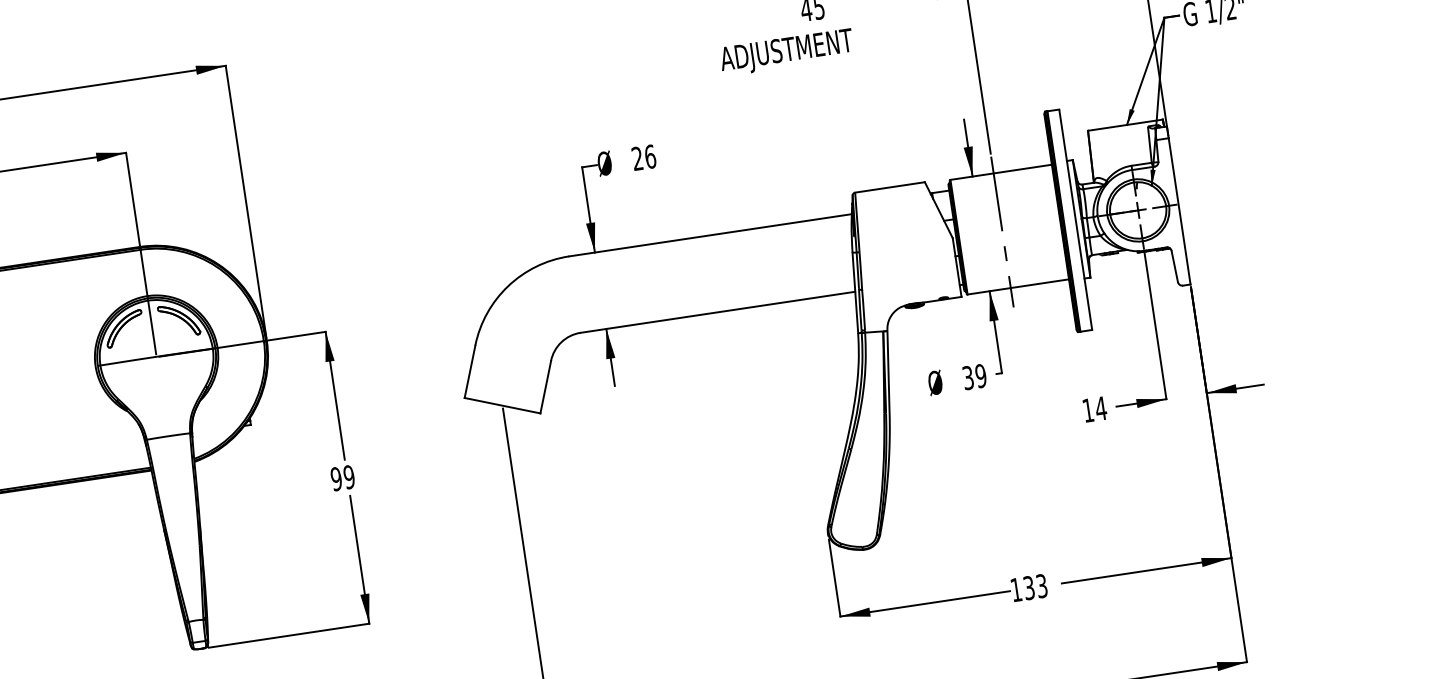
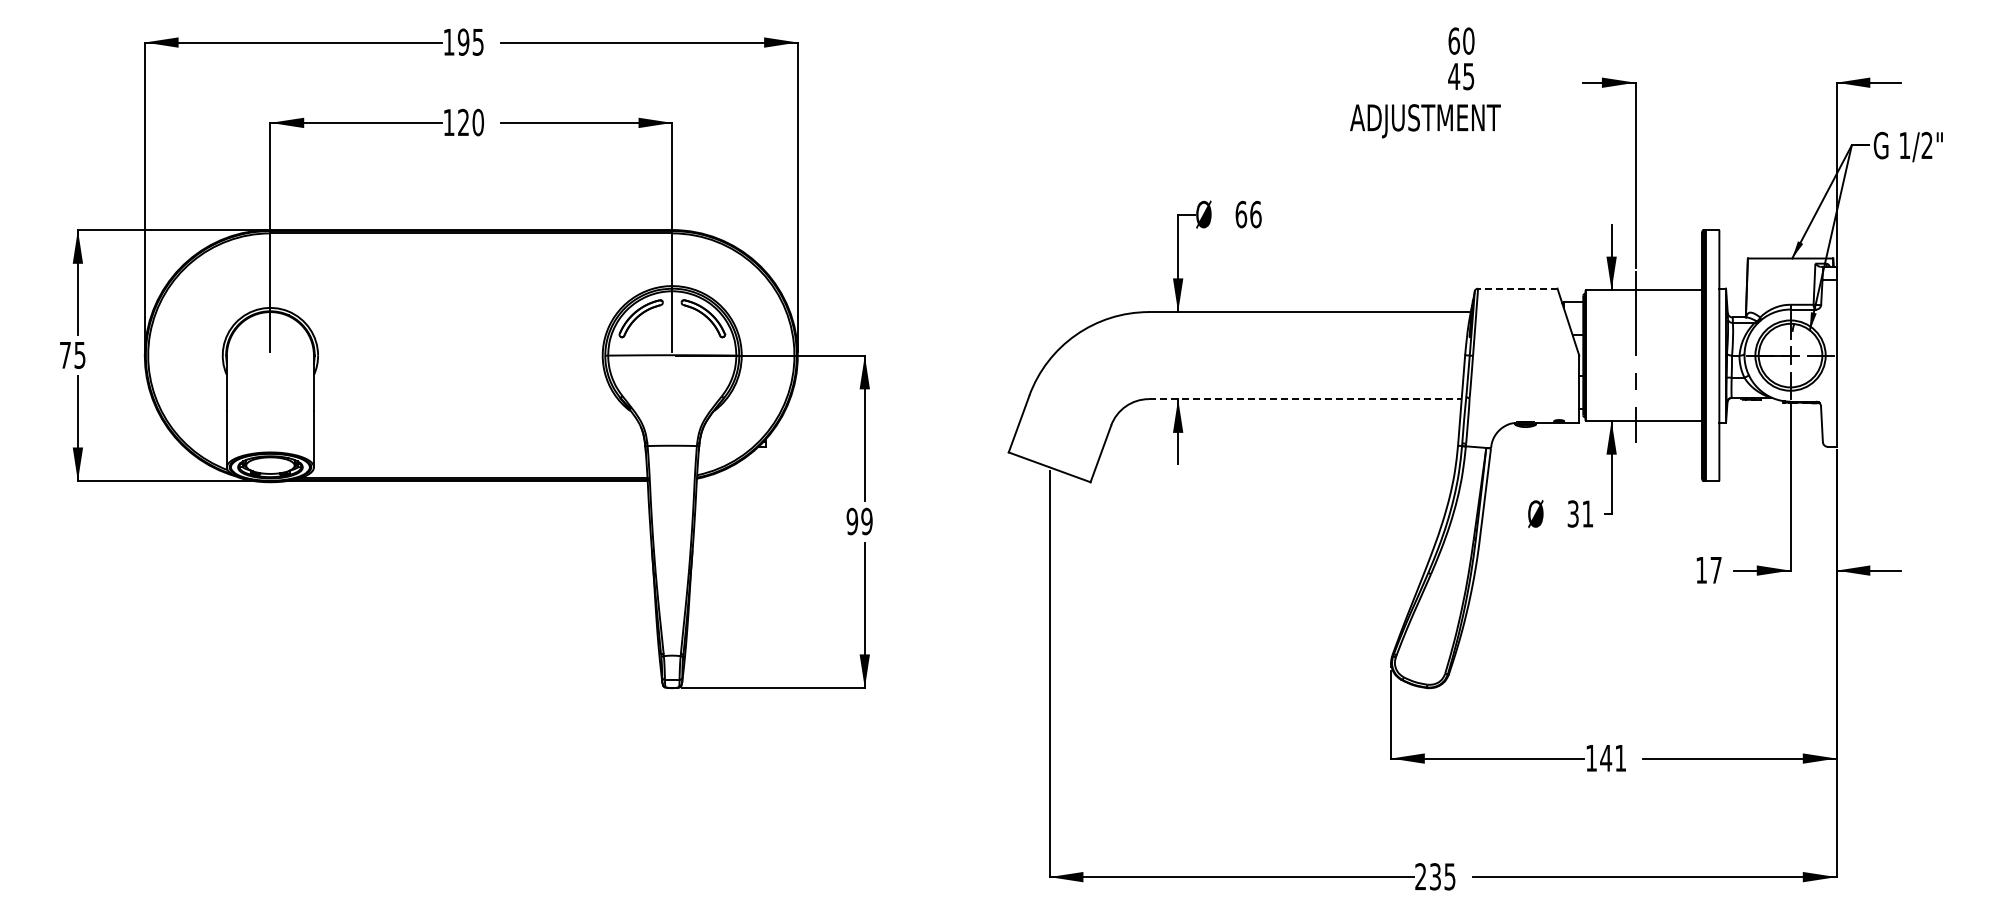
text: (637, 158) -> (1241, 214), 26 -> 66
line: (889, 187) -> (1517, 288), solid -> dashed
line: (718, 312) -> (1305, 399), solid -> dashed
text: (980, 375) -> (1587, 513), 39 -> 31
text: (1101, 408) -> (1716, 570), 14 -> 17
text: (1035, 586) -> (1613, 757), 133 -> 141

